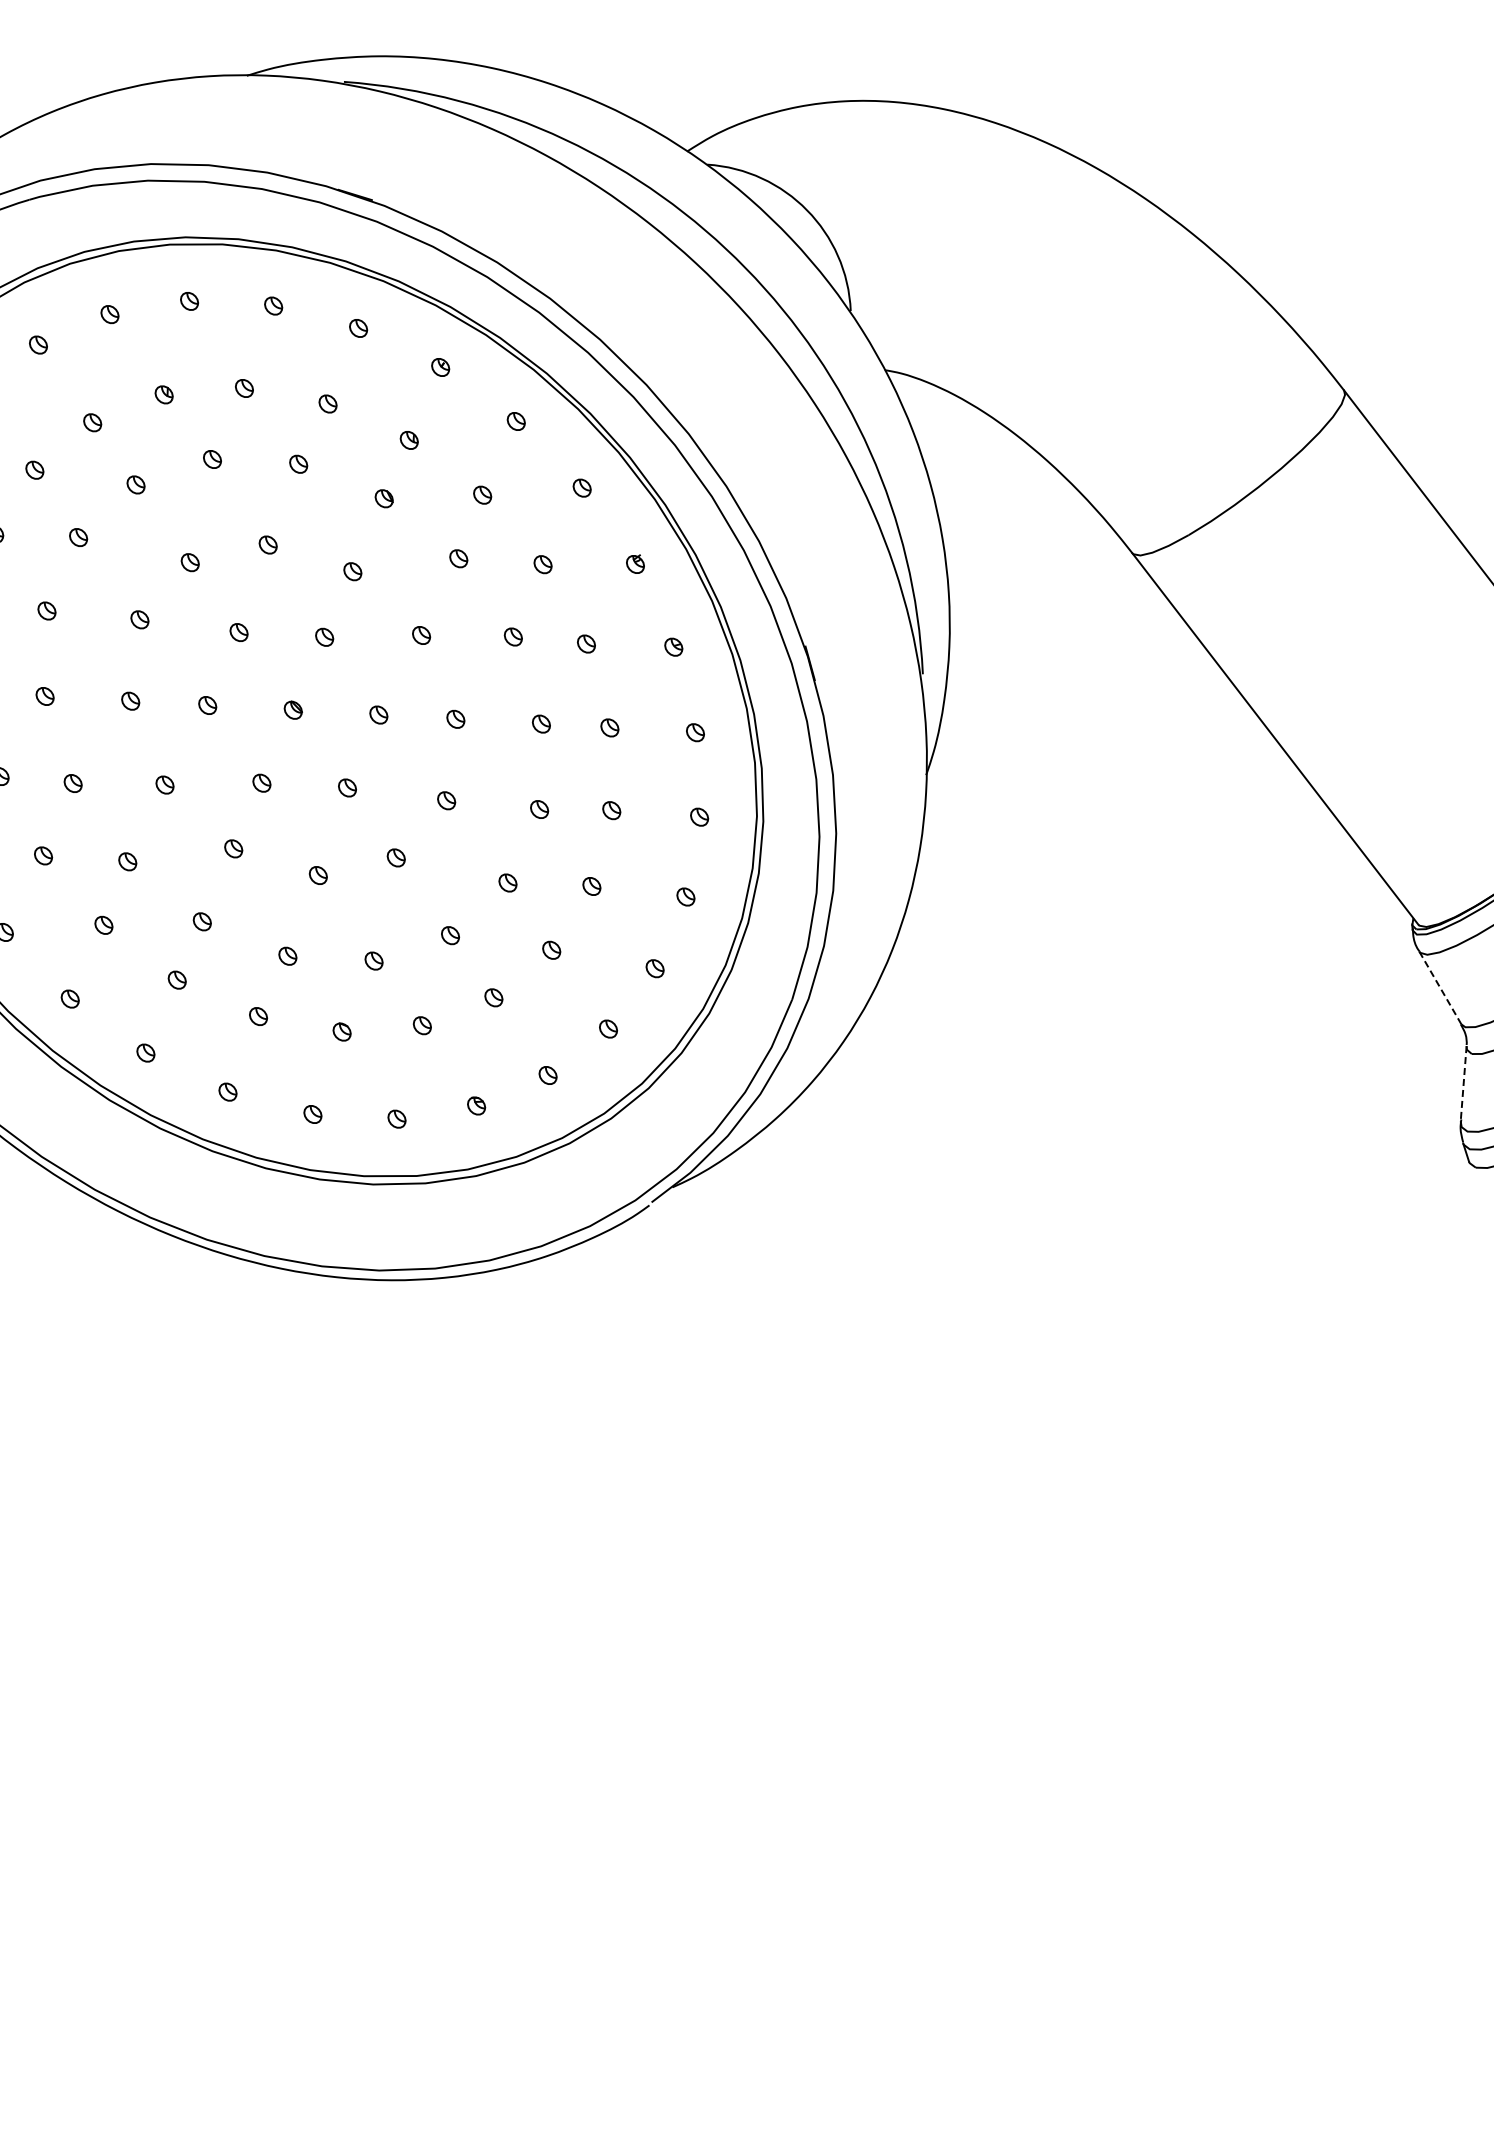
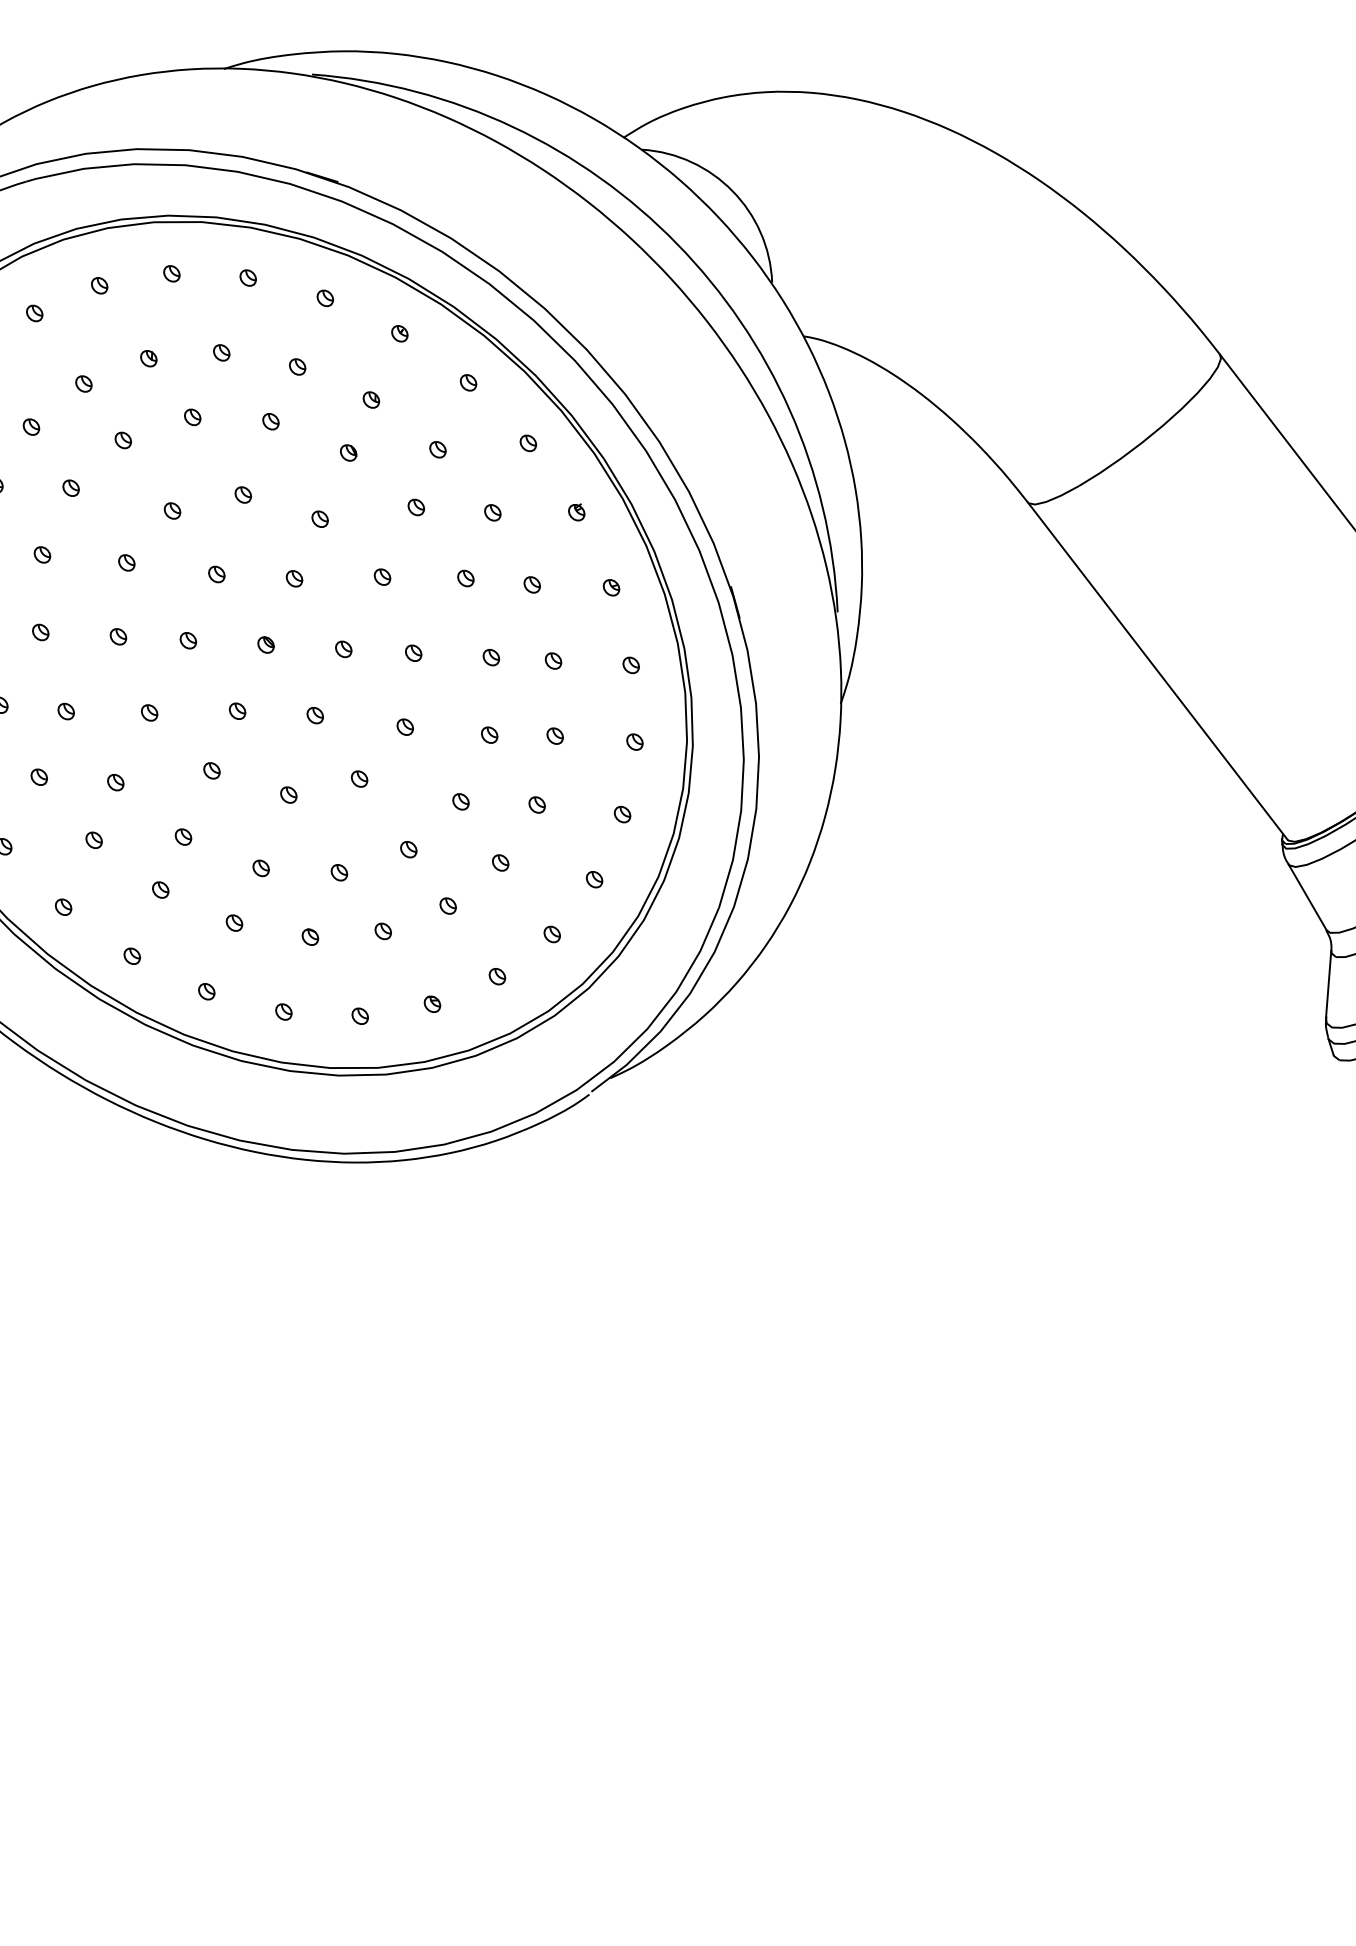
line: (1440, 988) -> (1307, 897), dashed -> solid
line: (1463, 1083) -> (1328, 983), dashed -> solid

